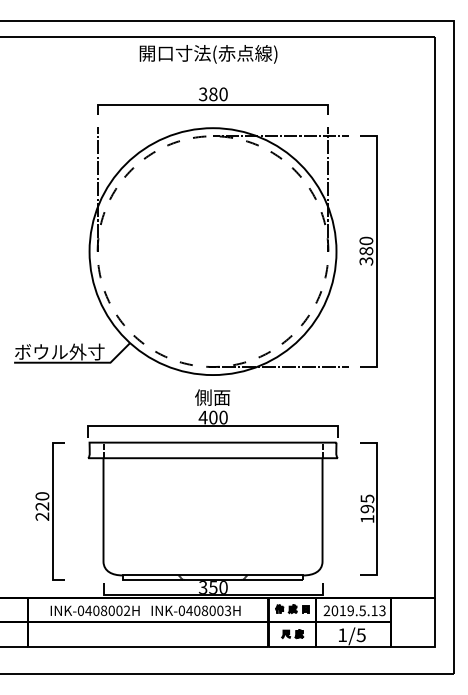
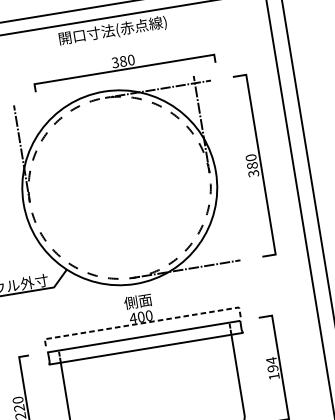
text: (208, 54) -> (112, 31), moved
part: (212, 100) -> (123, 66), moved
part: (368, 251) -> (254, 165), moved
line: (213, 425) -> (142, 323), solid -> dashed
text: (367, 498) -> (271, 360), 195 -> 194

